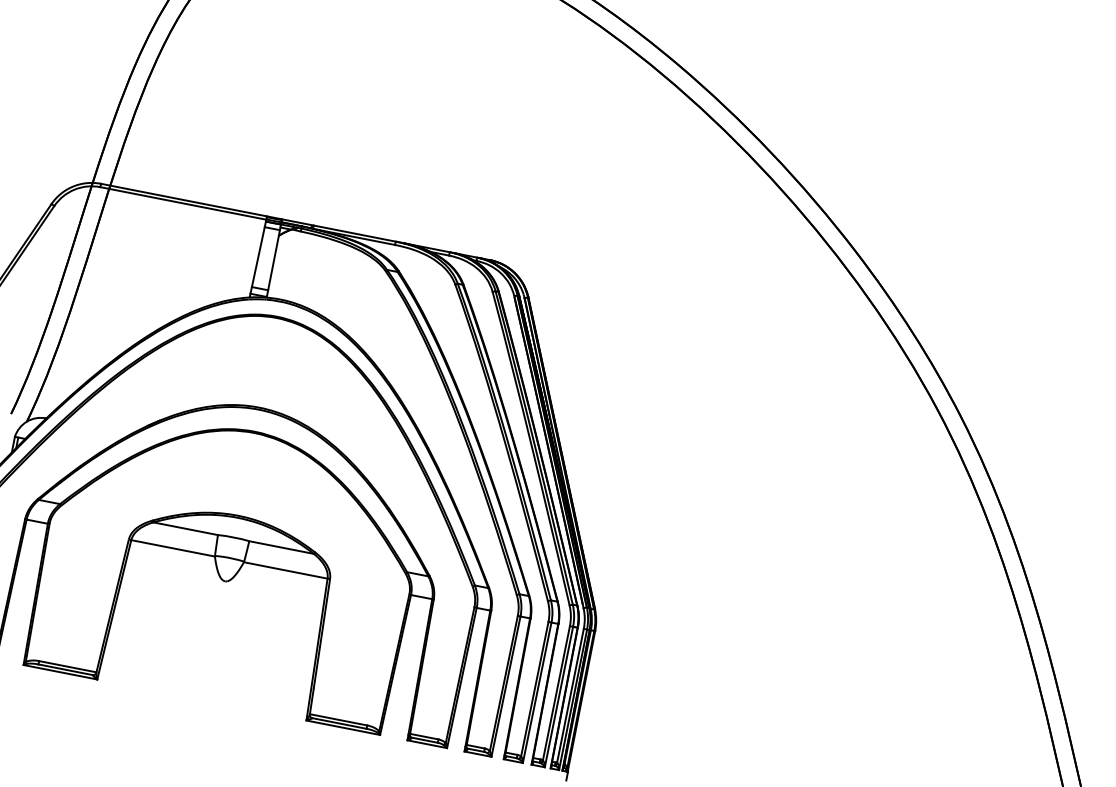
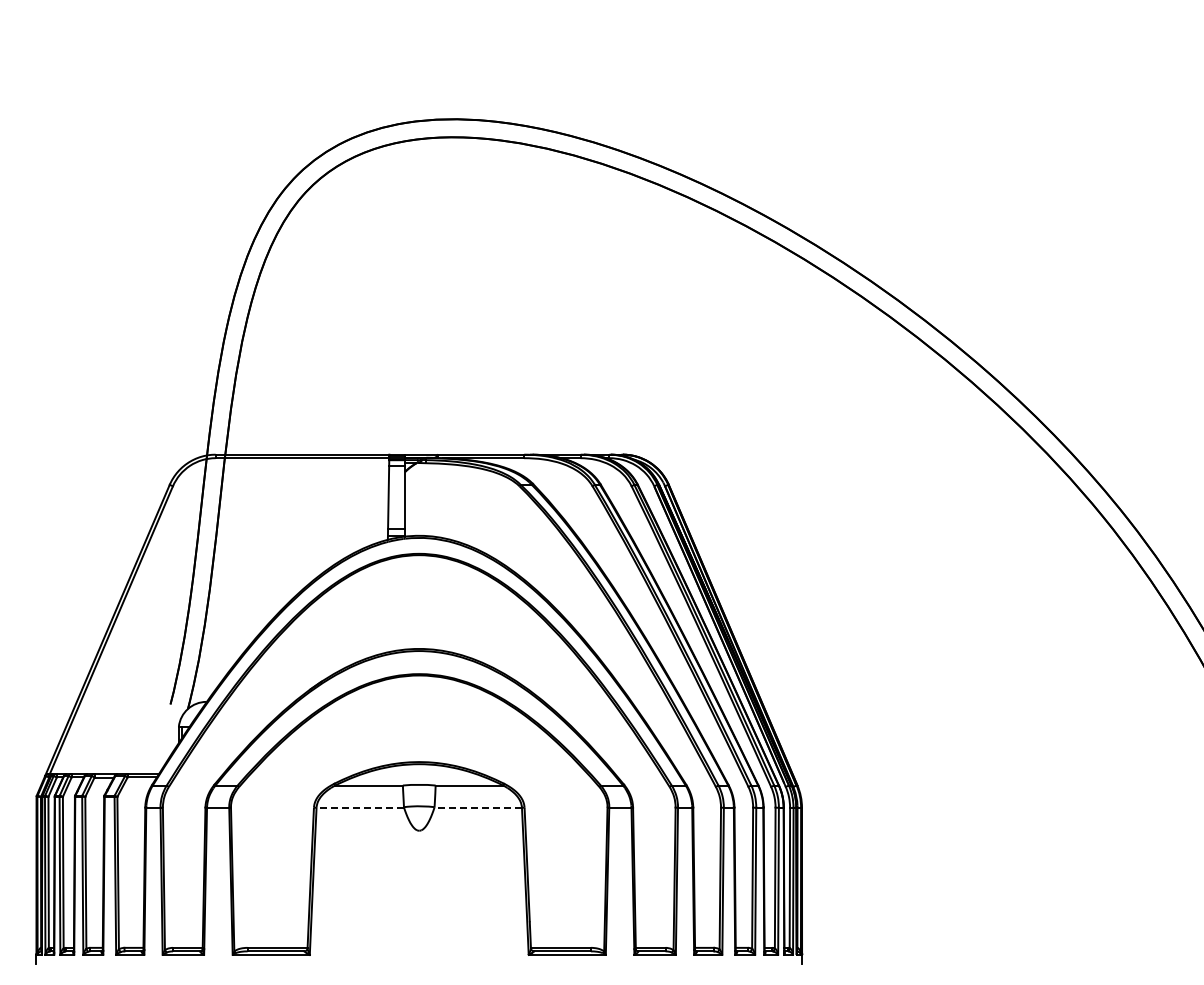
line: (173, 548) -> (360, 807), solid -> dashed
line: (286, 570) -> (478, 807), solid -> dashed

